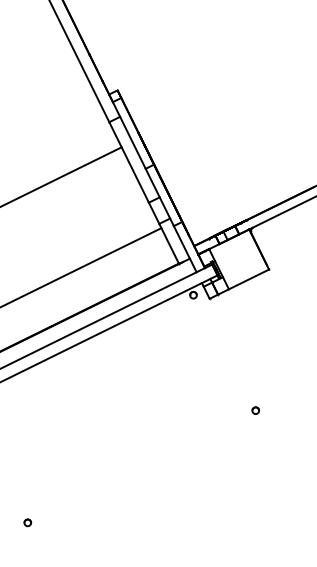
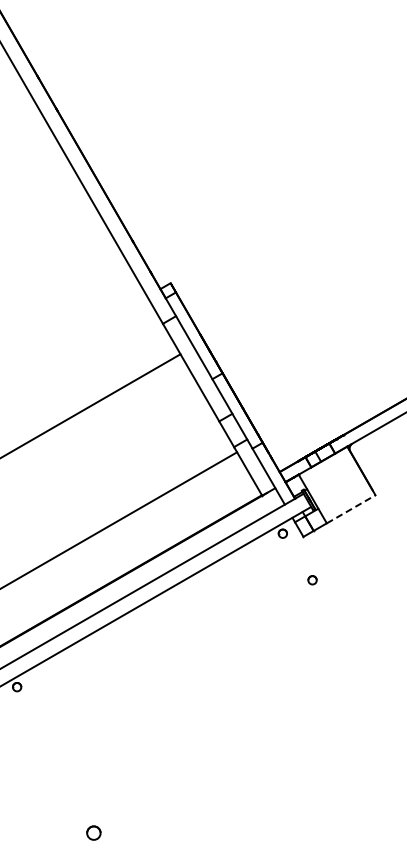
line: (249, 279) -> (351, 509), solid -> dashed
part: (255, 410) -> (312, 580), moved
part: (28, 522) -> (94, 832), size x1.6

